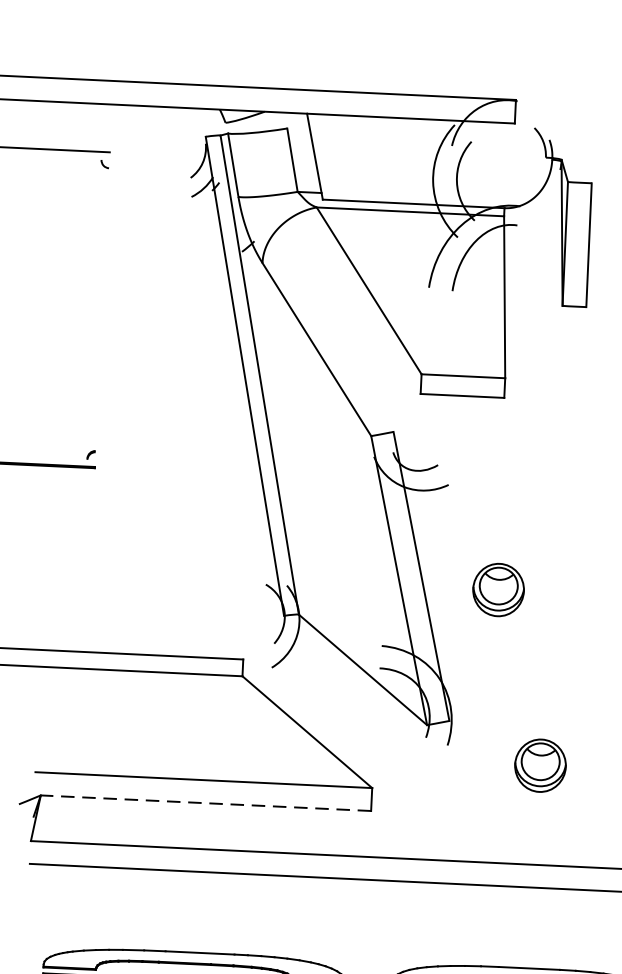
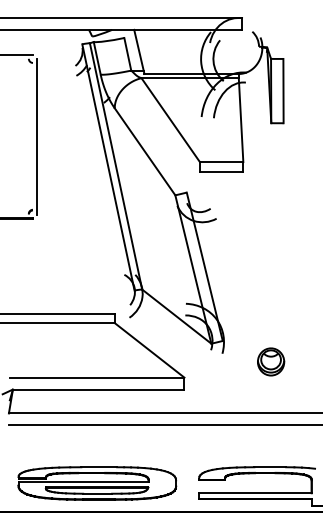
line: (111, 310) -> (37, 136), added
part: (499, 589) -> (245, 271), removed
line: (205, 803) -> (98, 389), dashed -> solid

